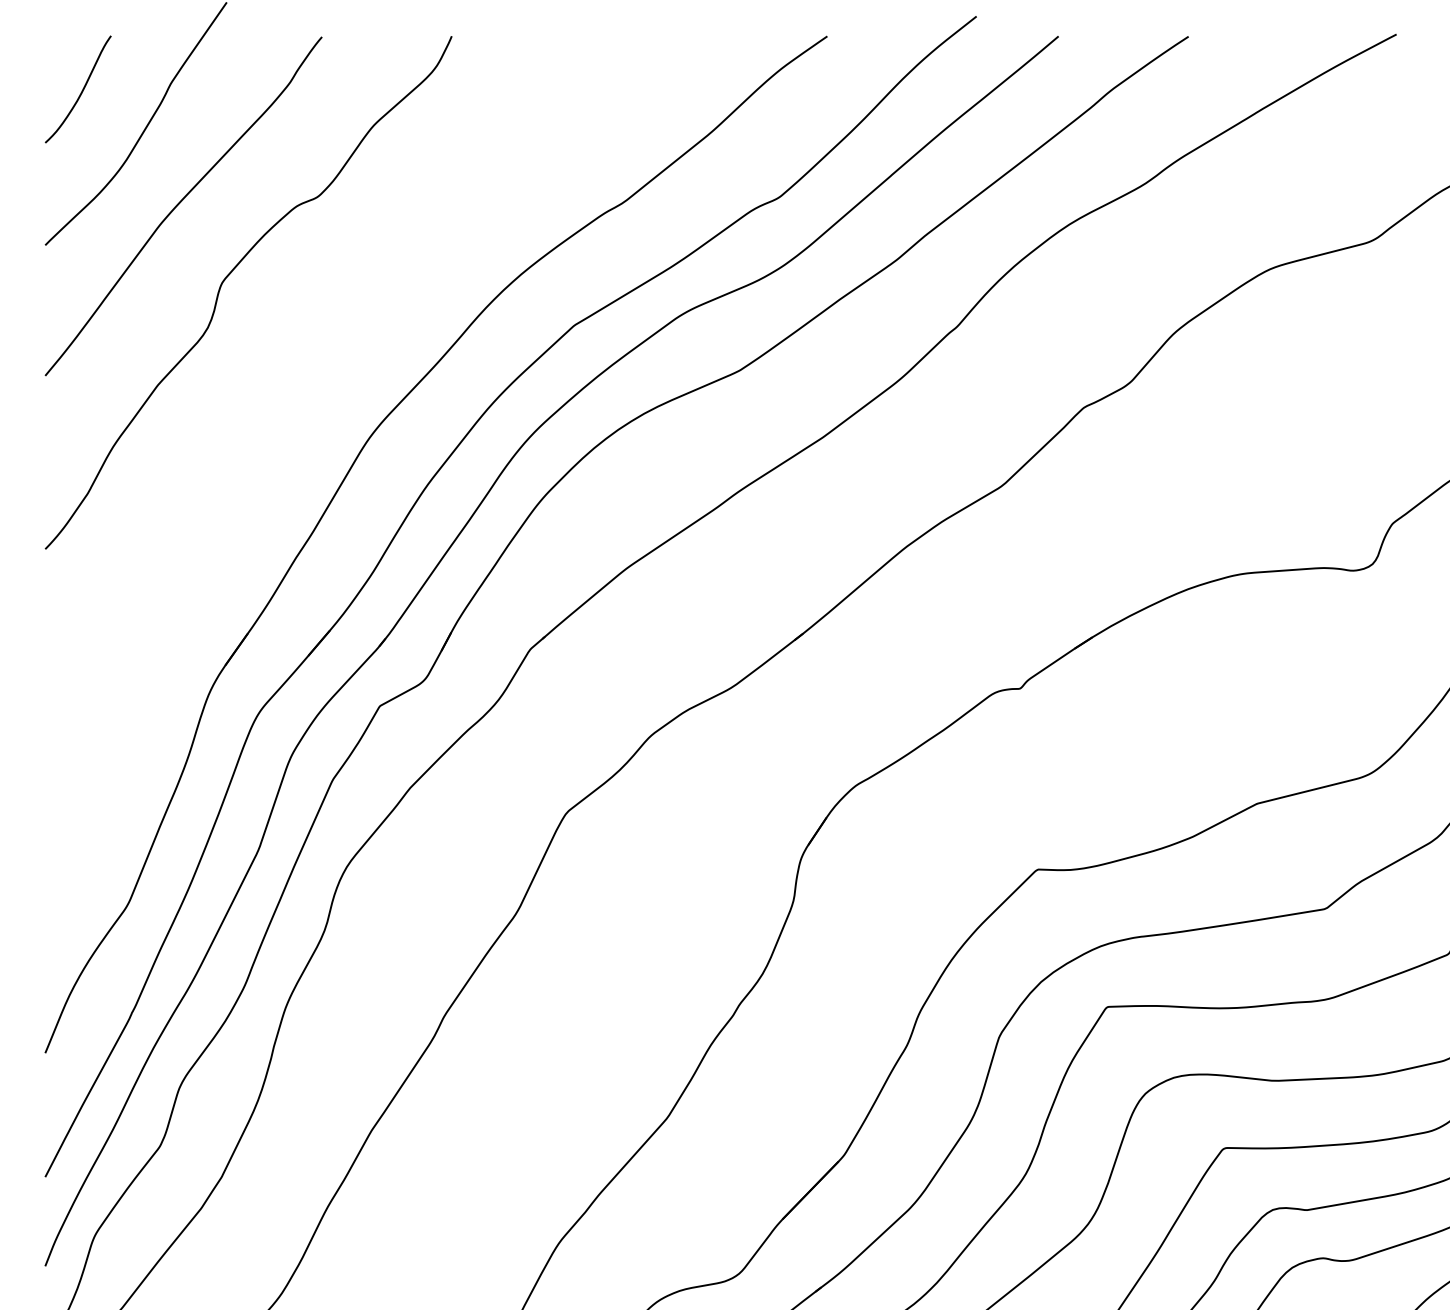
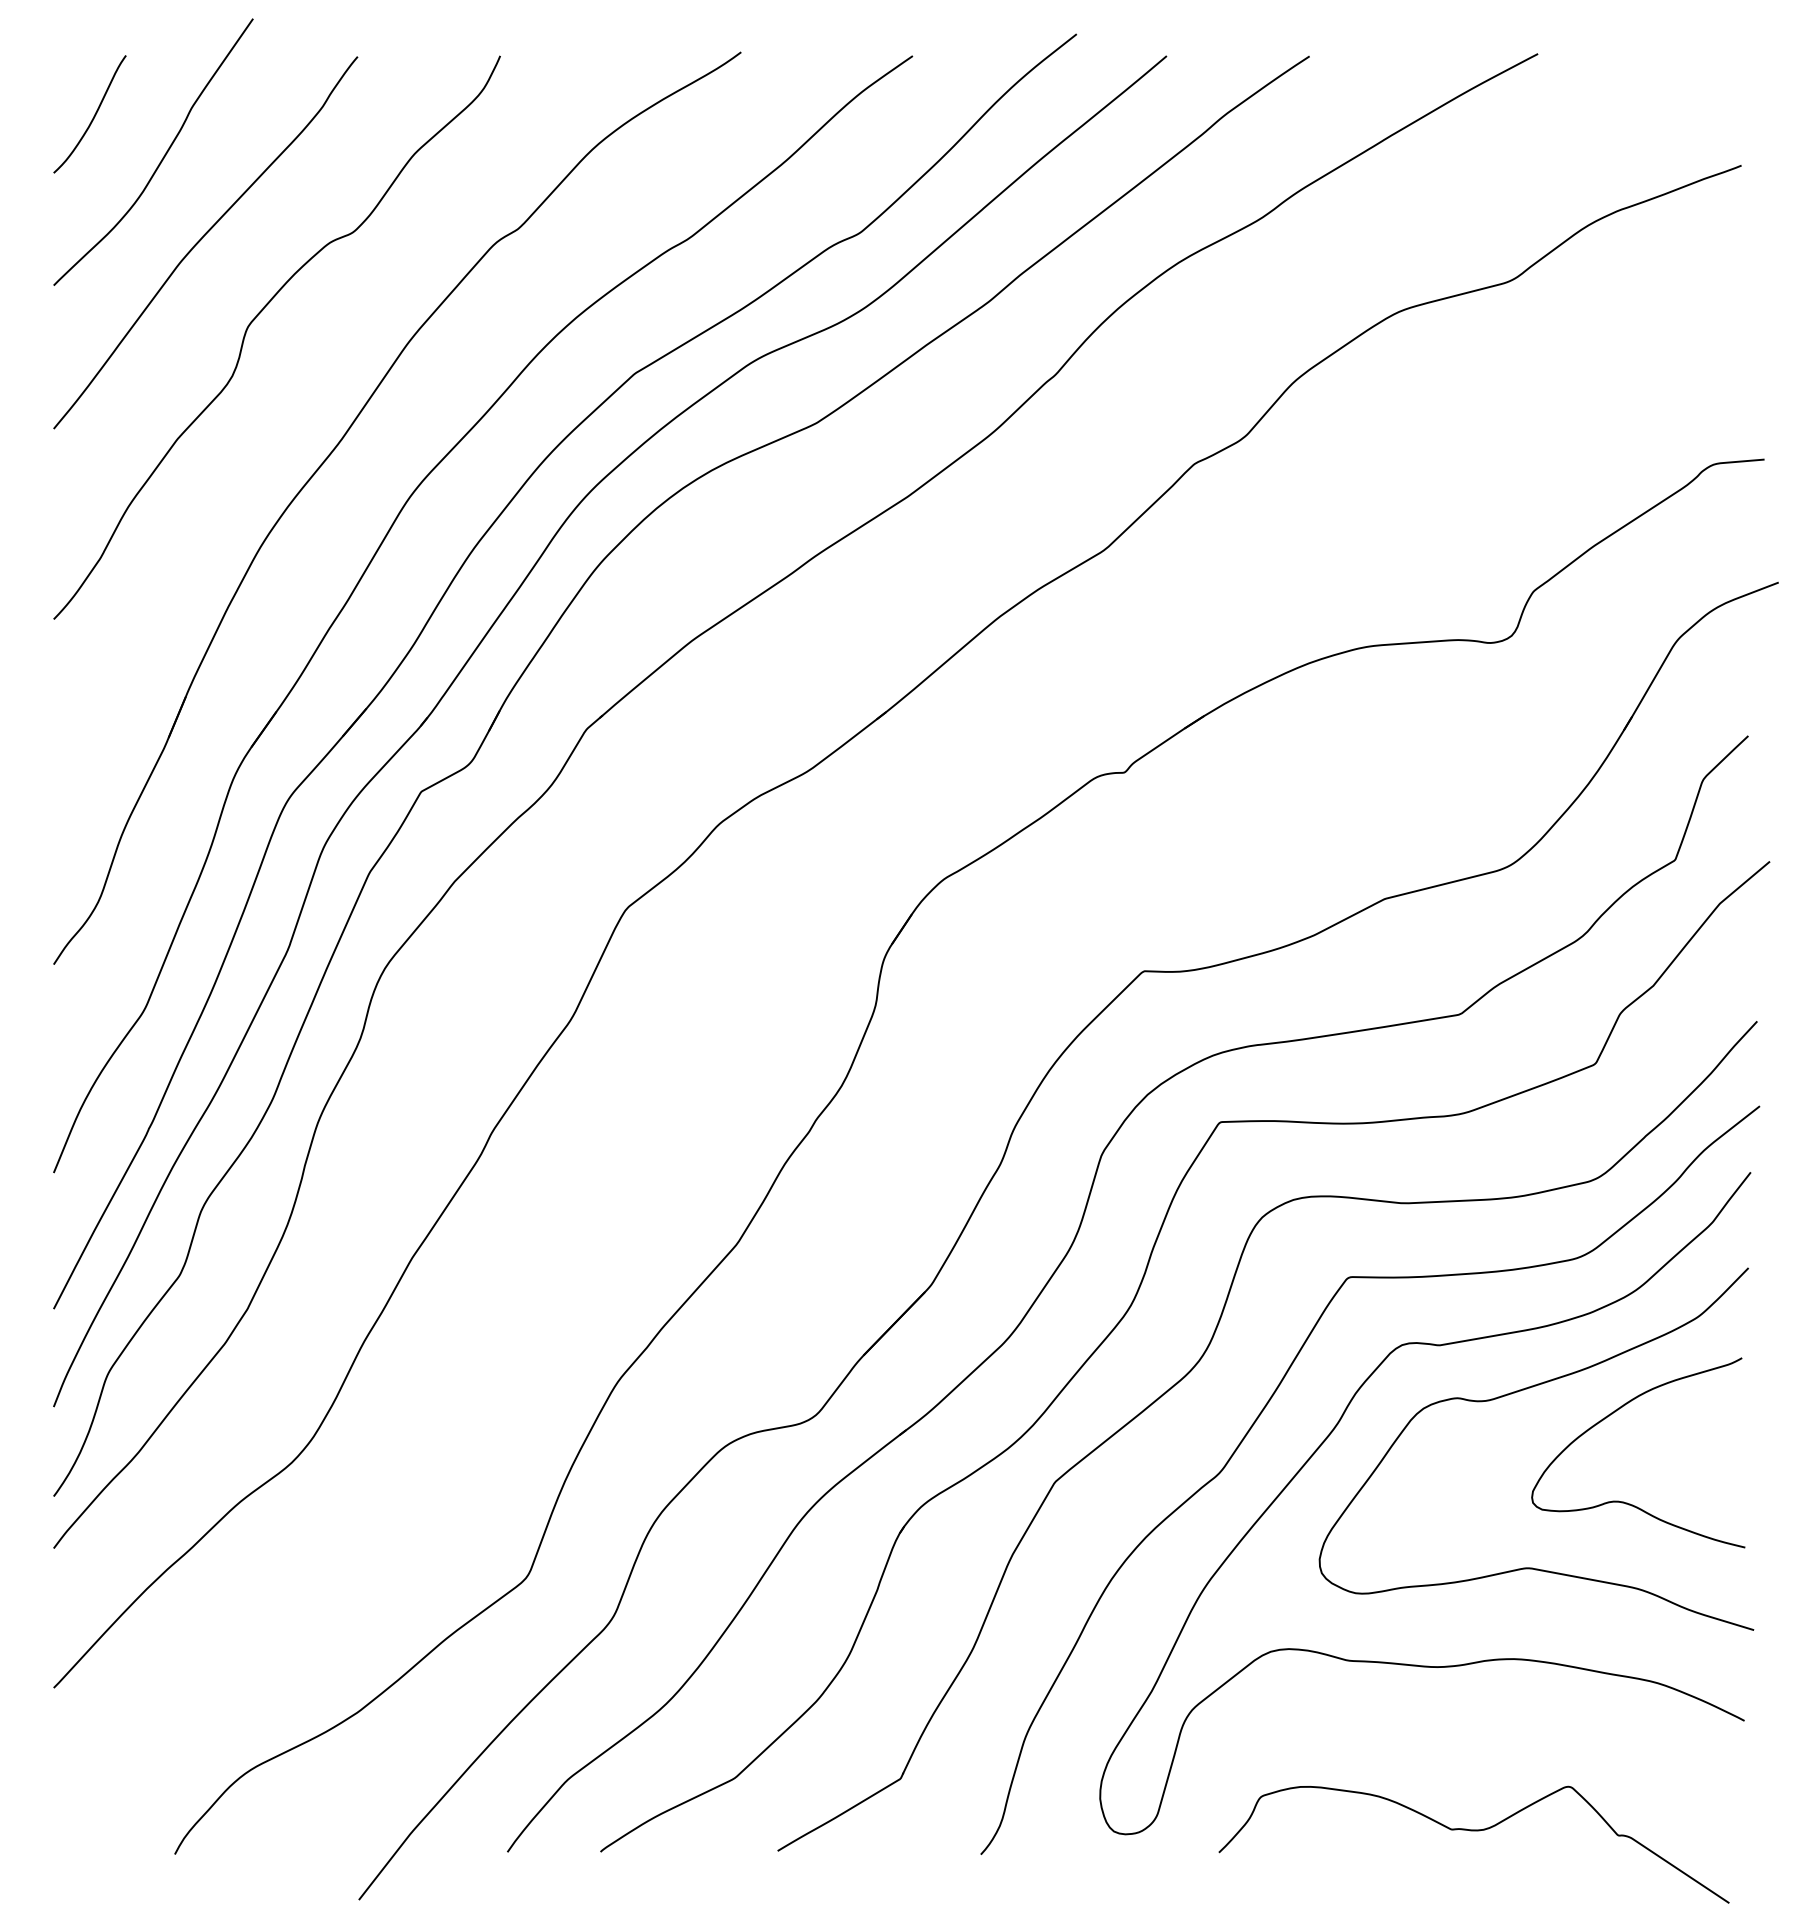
part: (298, 399) -> (331, 454), added

